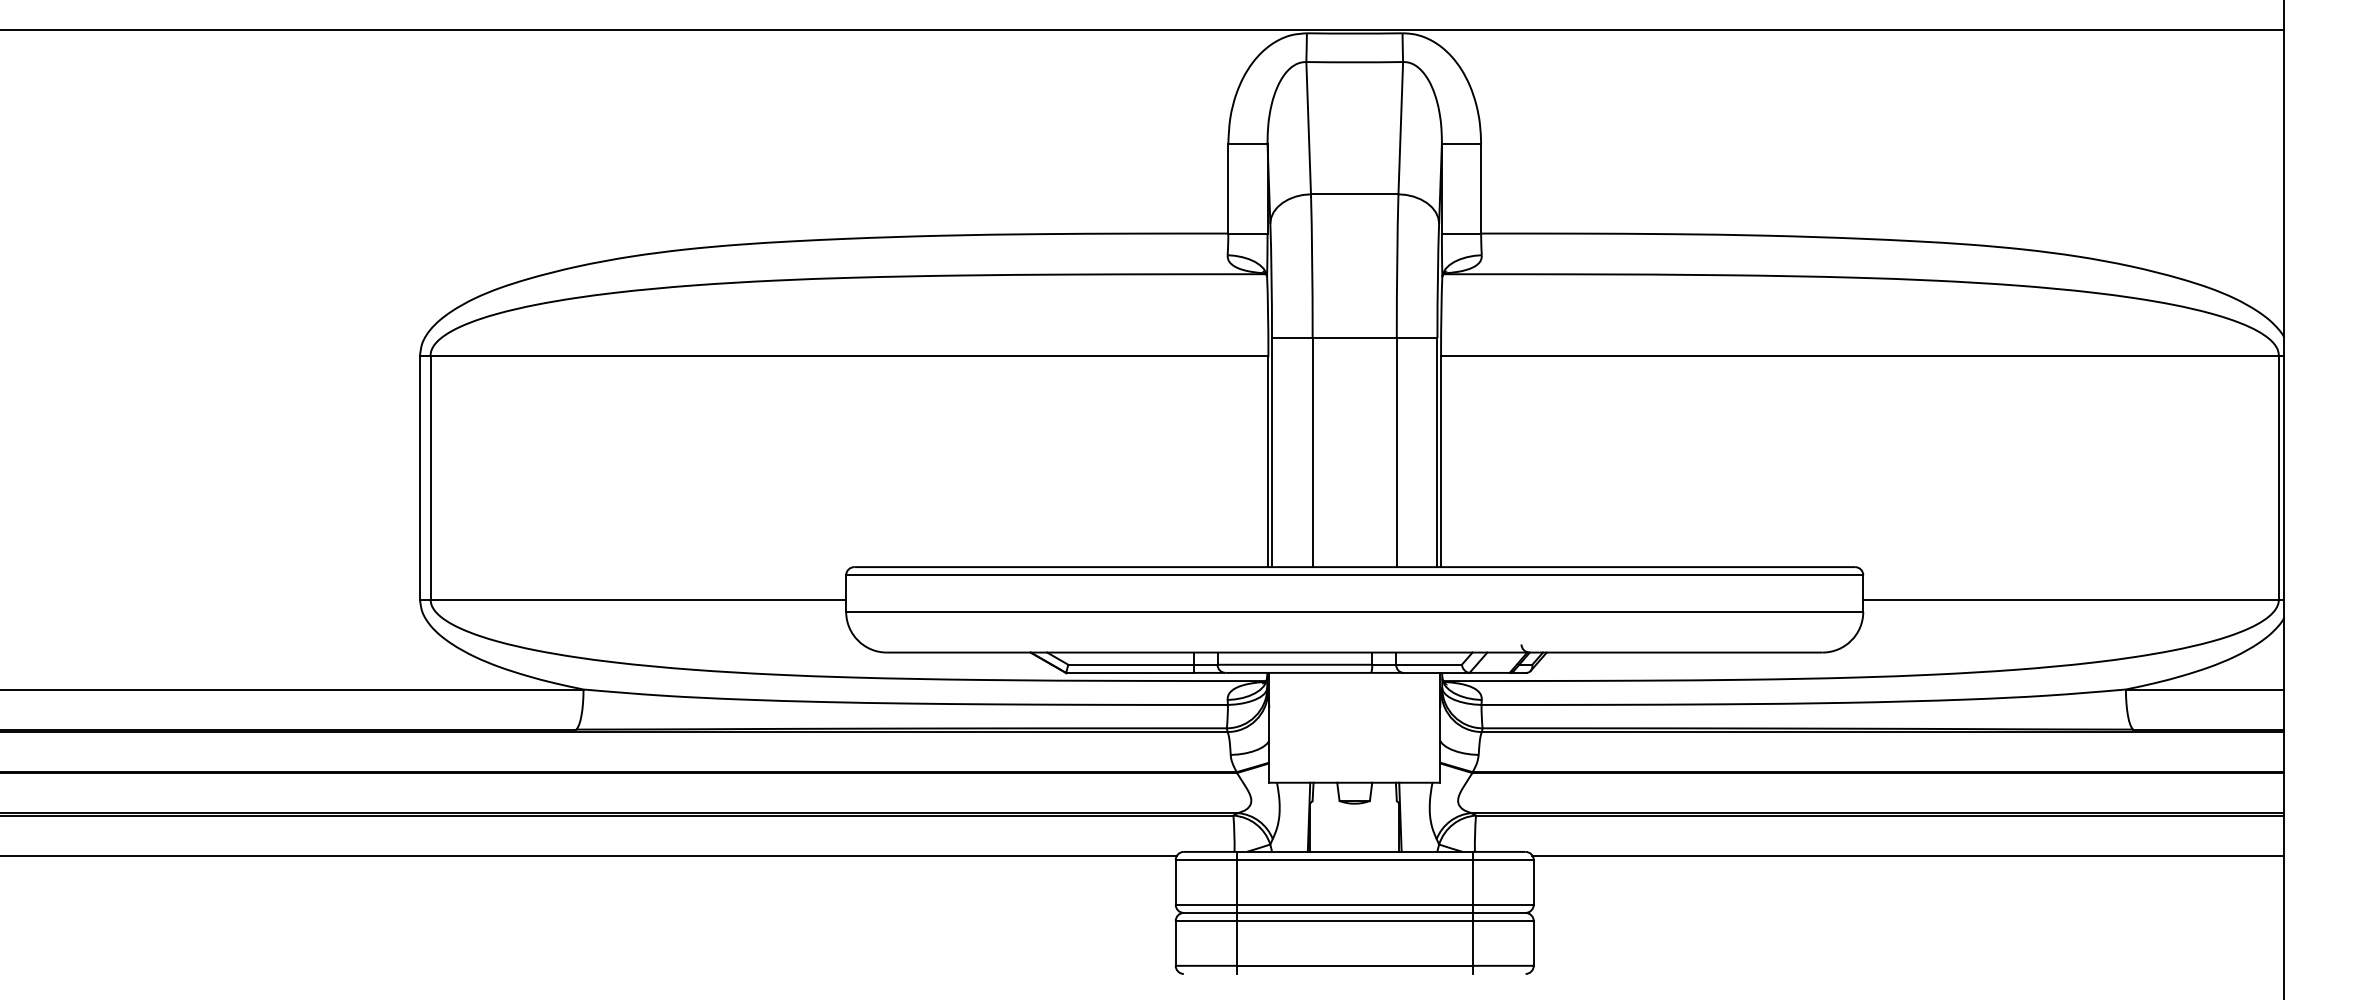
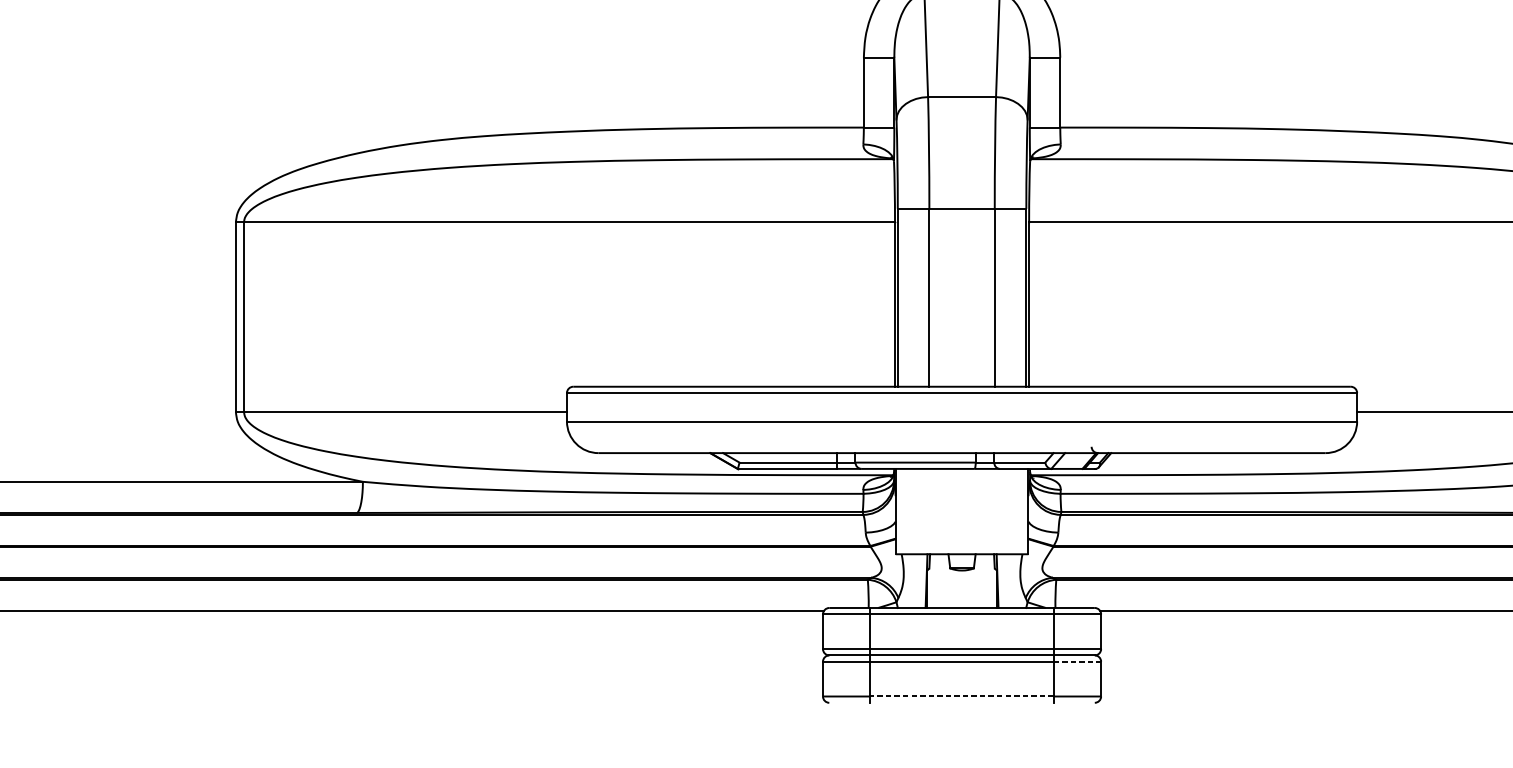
line: (1503, 921) -> (1077, 662), solid -> dashed
line: (1354, 965) -> (961, 696), solid -> dashed

